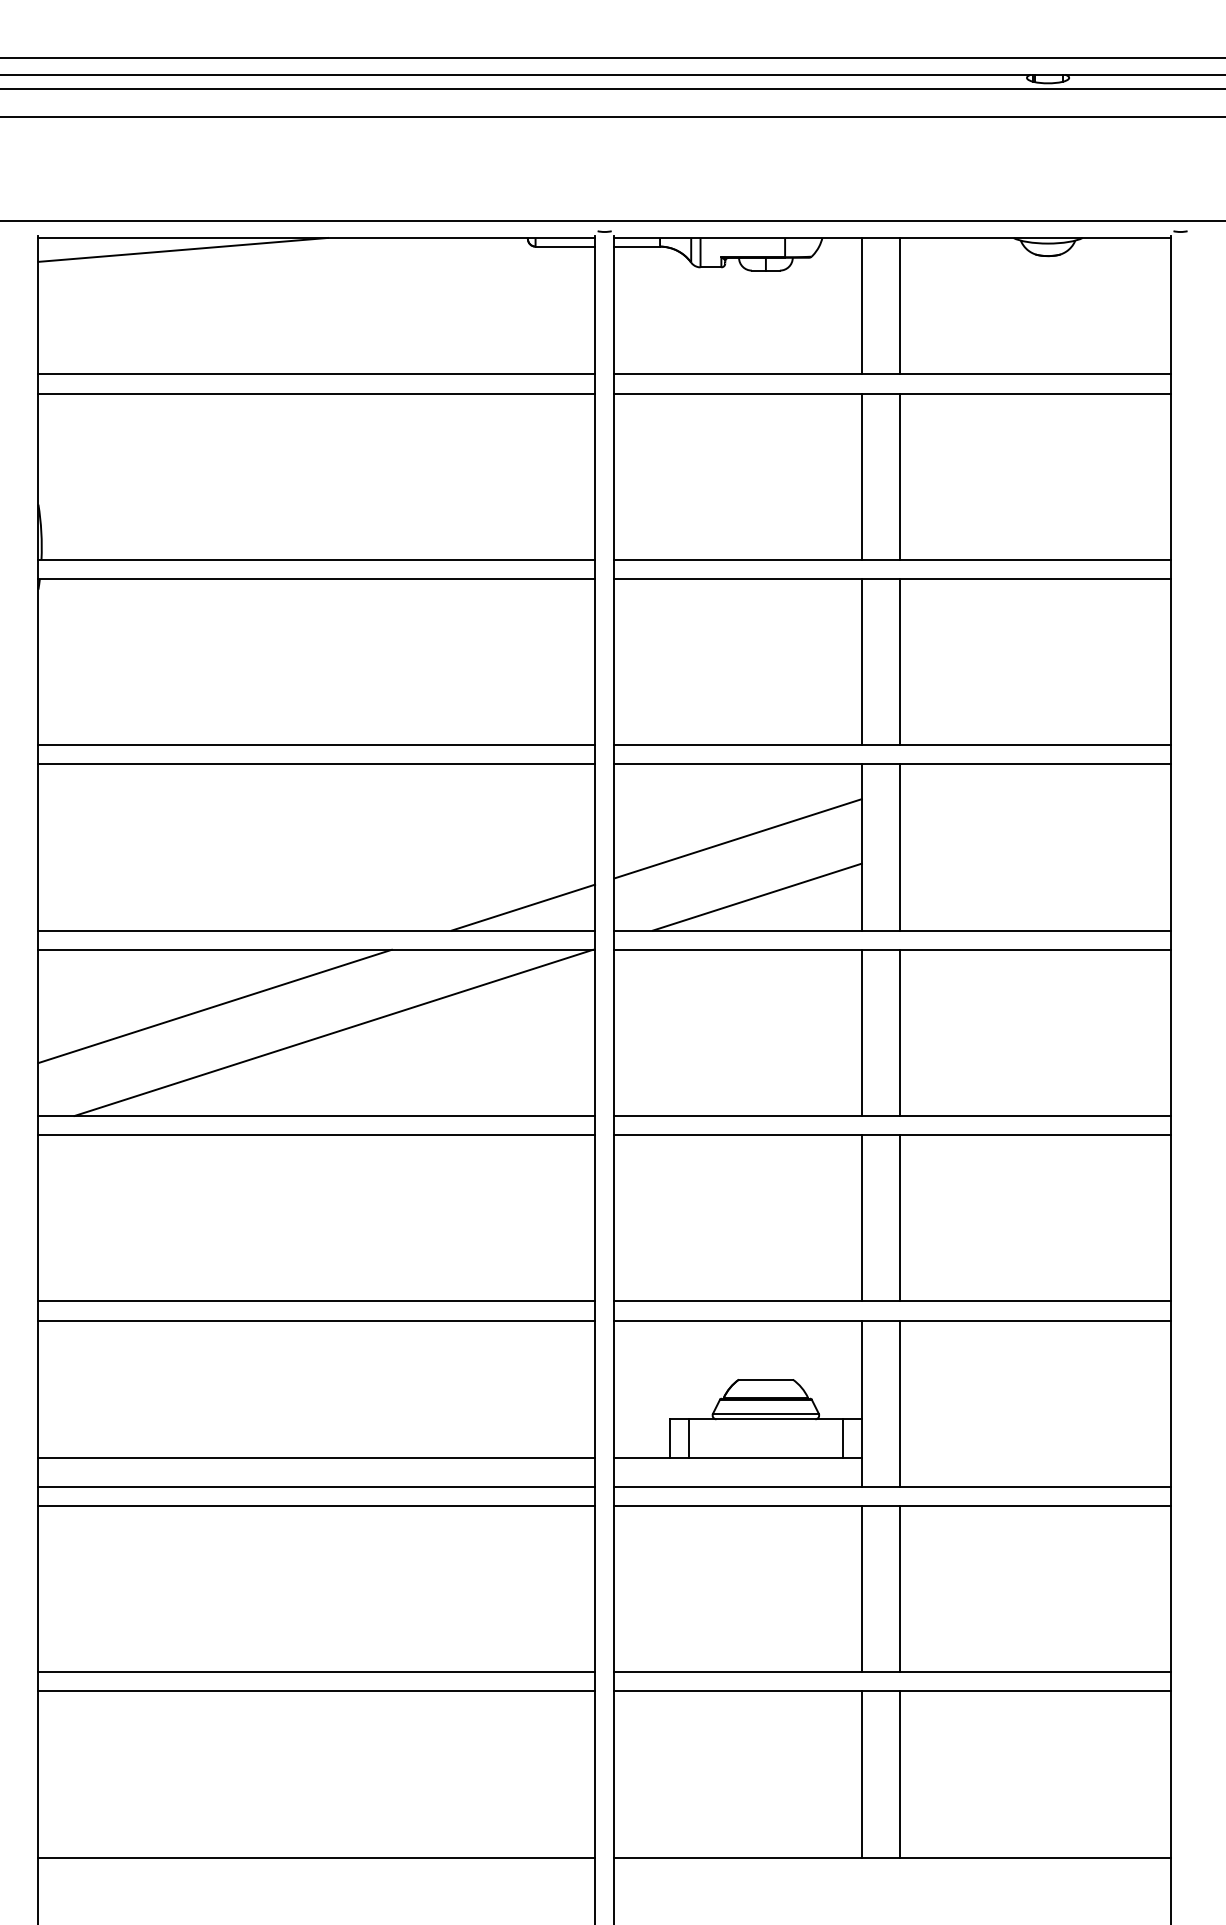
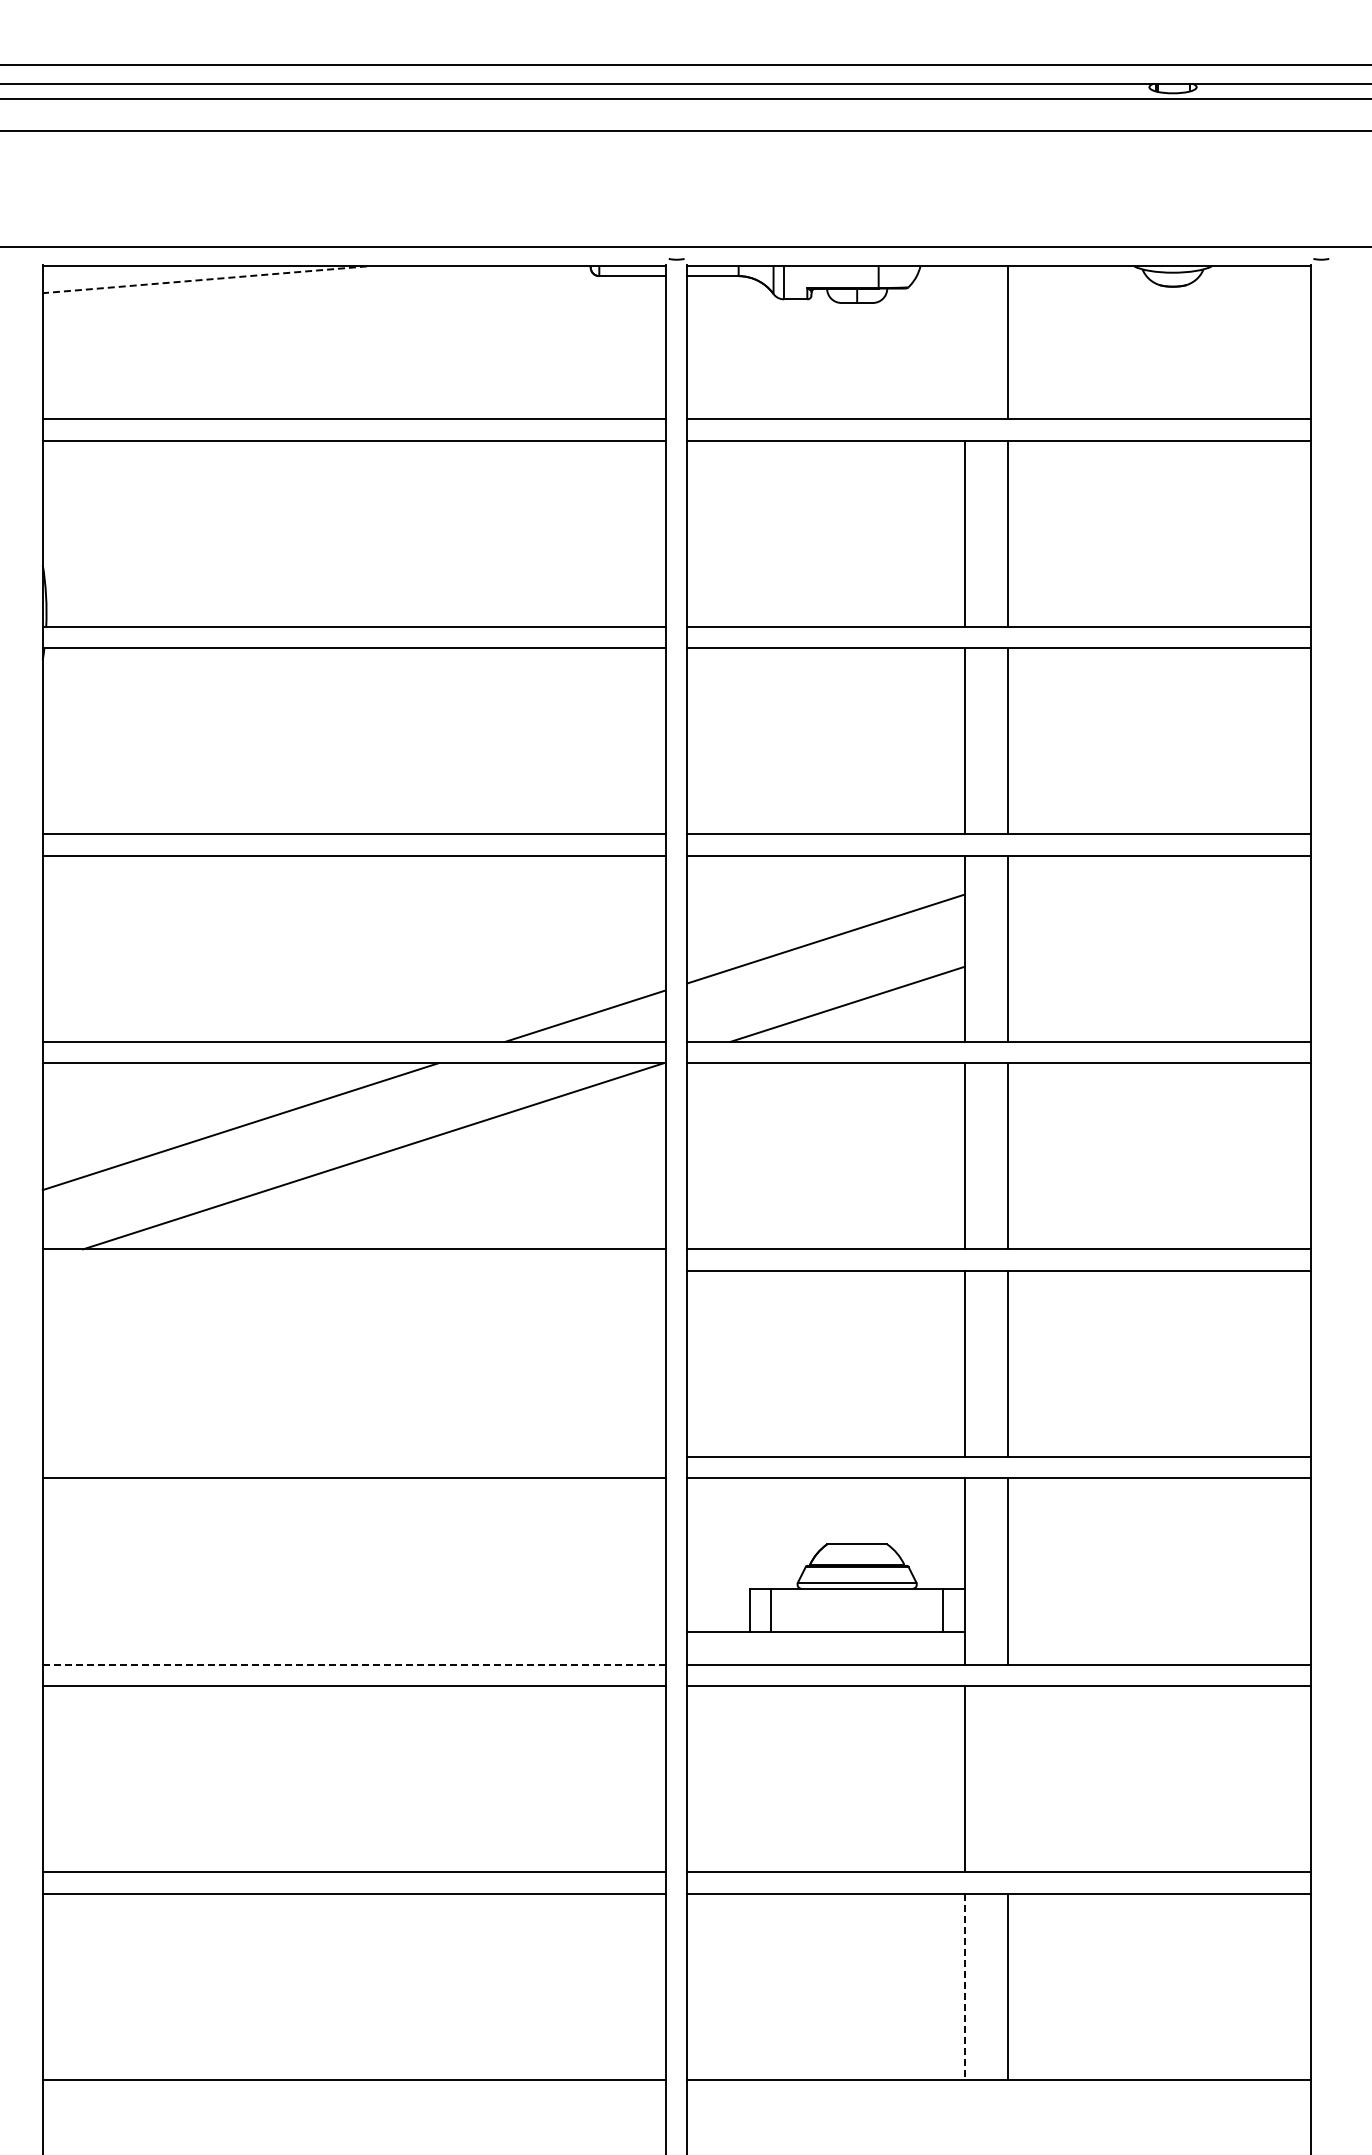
line: (182, 249) -> (204, 279), solid -> dashed
line: (861, 305) -> (964, 342), removed
line: (315, 1134) -> (353, 1270), removed
line: (315, 1301) -> (353, 1456), removed
line: (315, 1457) -> (353, 1631), removed
line: (316, 1486) -> (354, 1664), solid -> dashed
line: (900, 1588) -> (1007, 1778), removed
line: (861, 1775) -> (964, 1987), solid -> dashed

